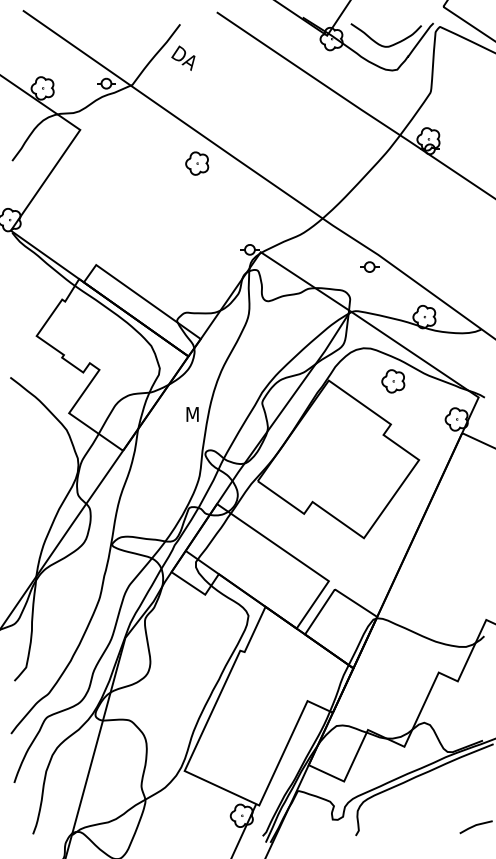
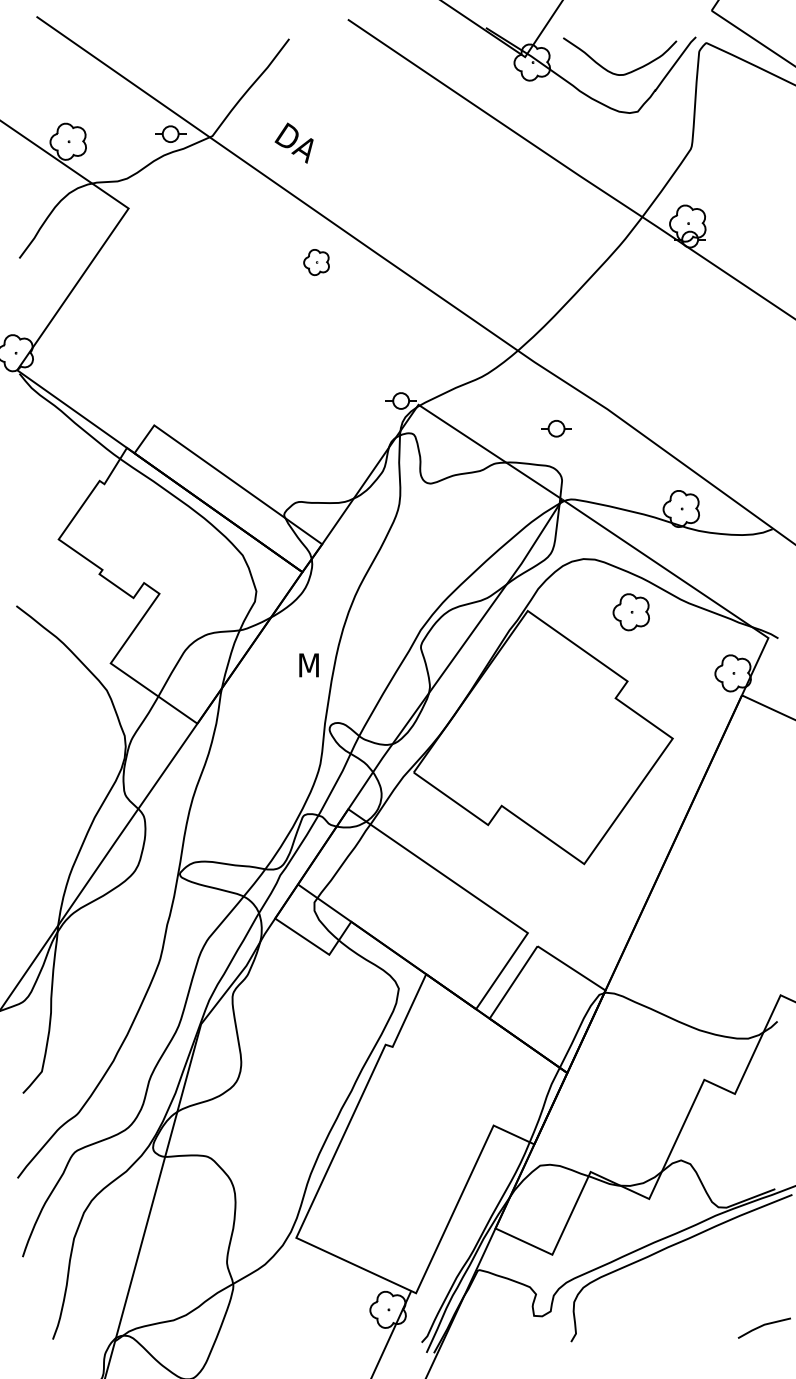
text: (183, 57) -> (294, 141), moved
part: (197, 163) -> (316, 262), size x0.7
part: (369, 266) -> (556, 427), moved

